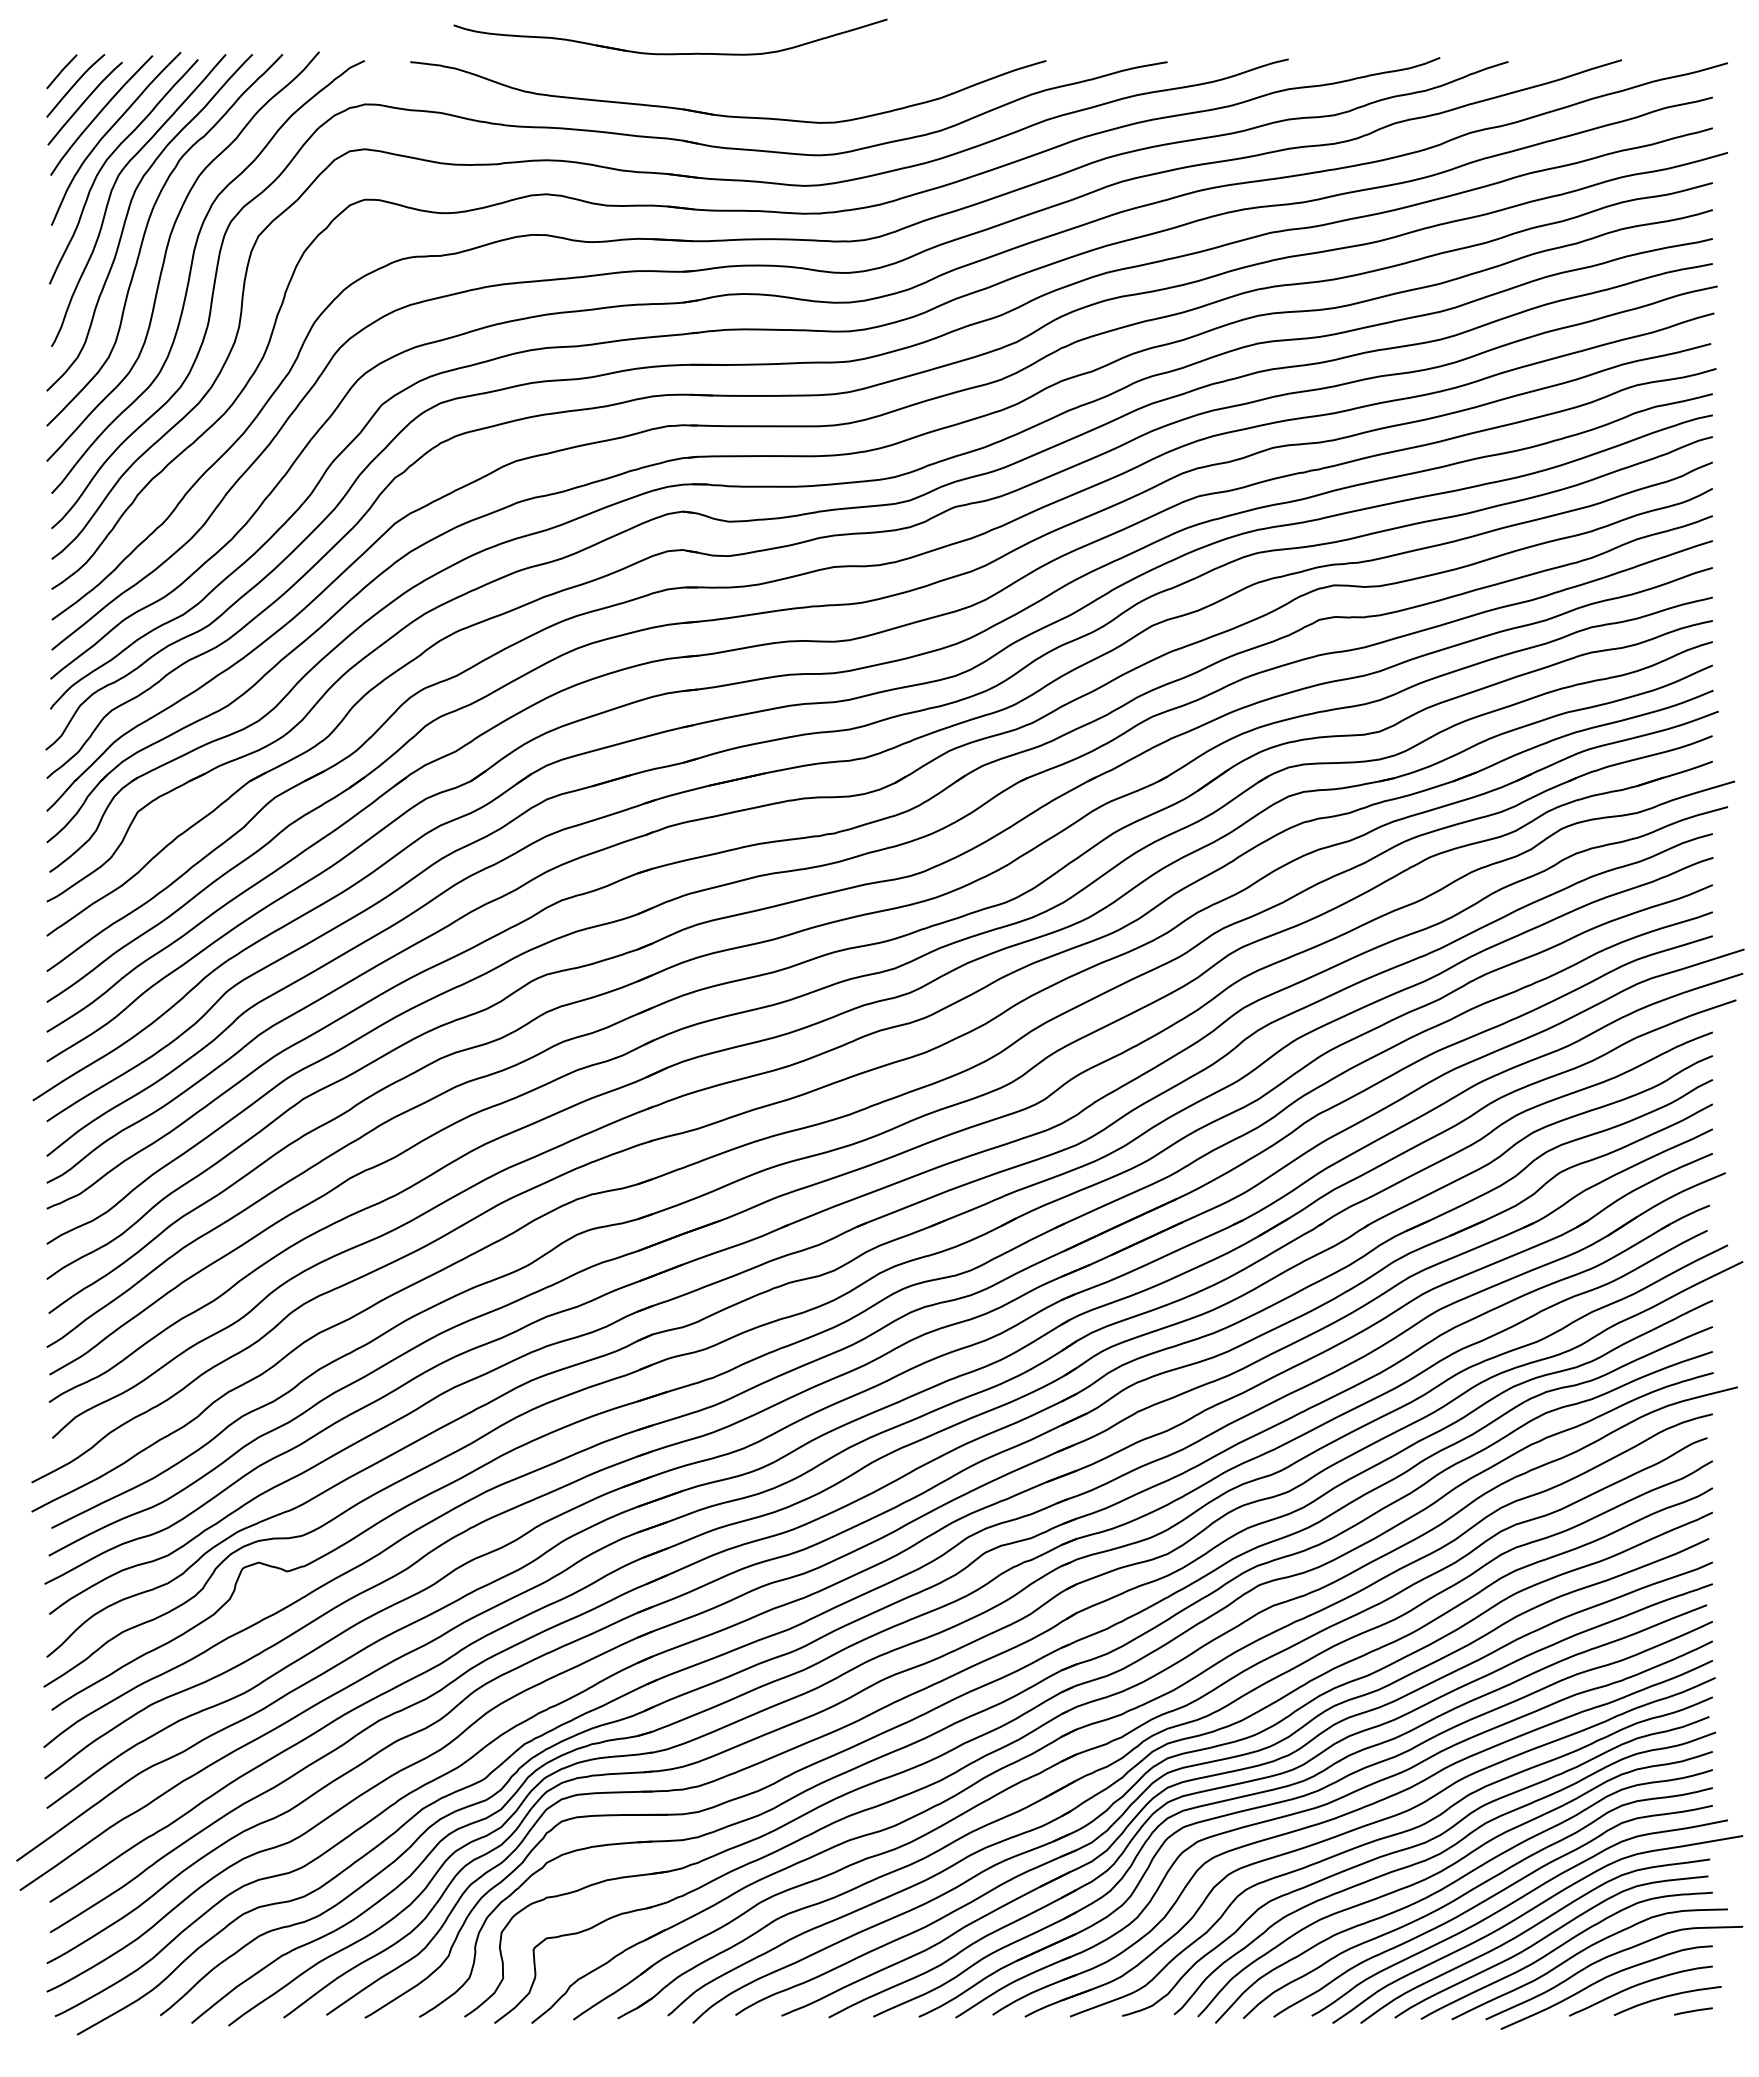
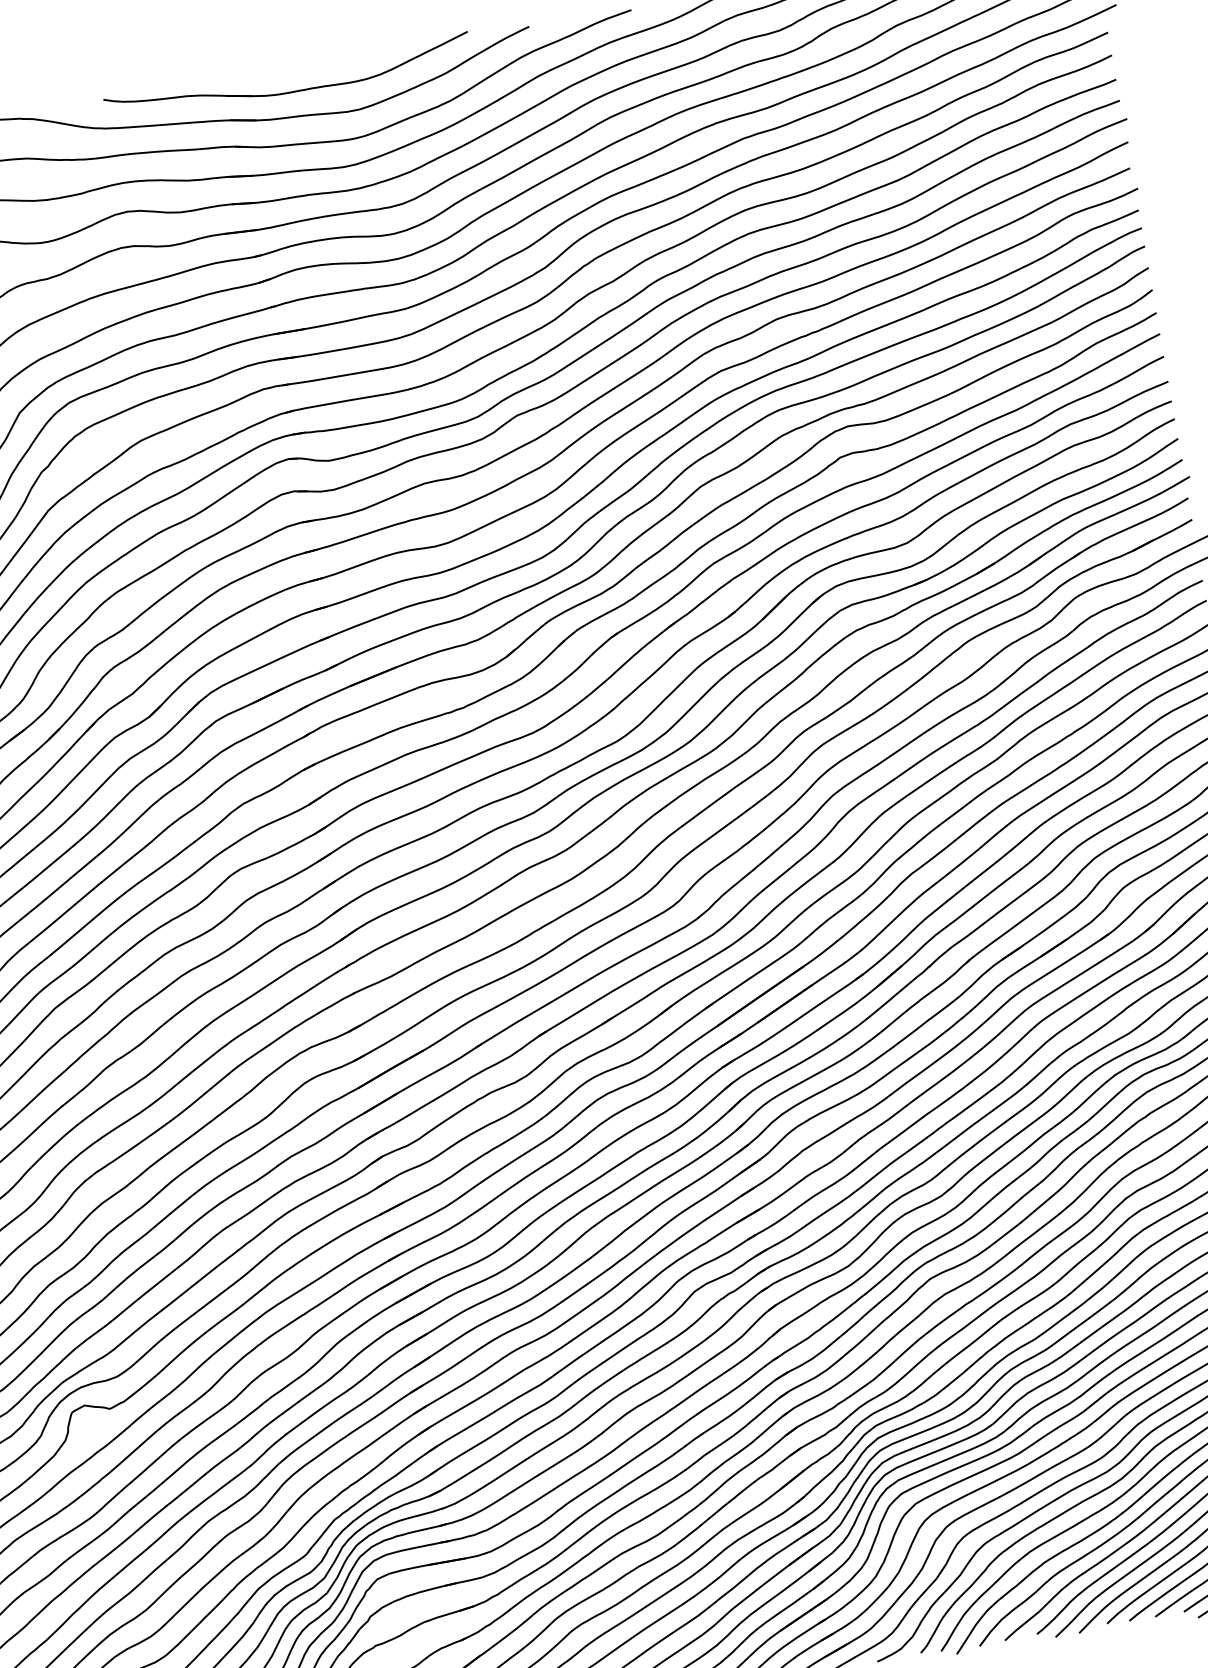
part: (670, 53) -> (290, 91), moved

